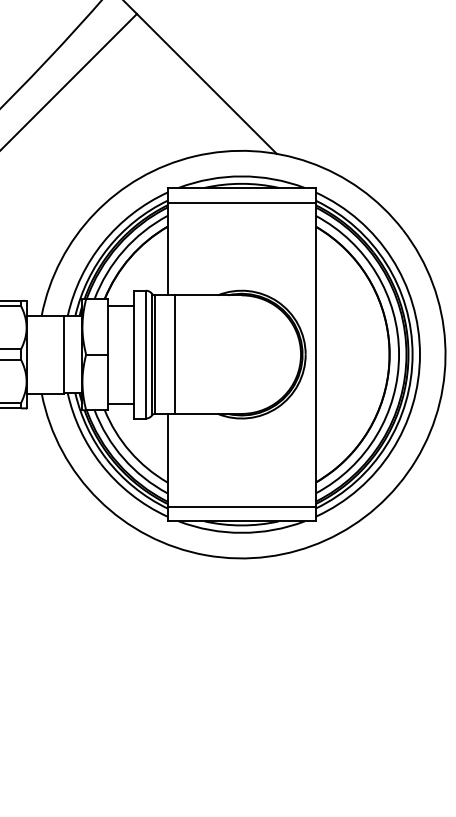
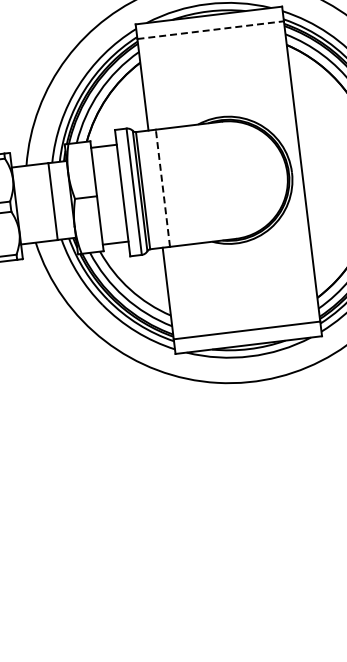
line: (242, 202) -> (211, 29), solid -> dashed
line: (175, 354) -> (163, 188), solid -> dashed

